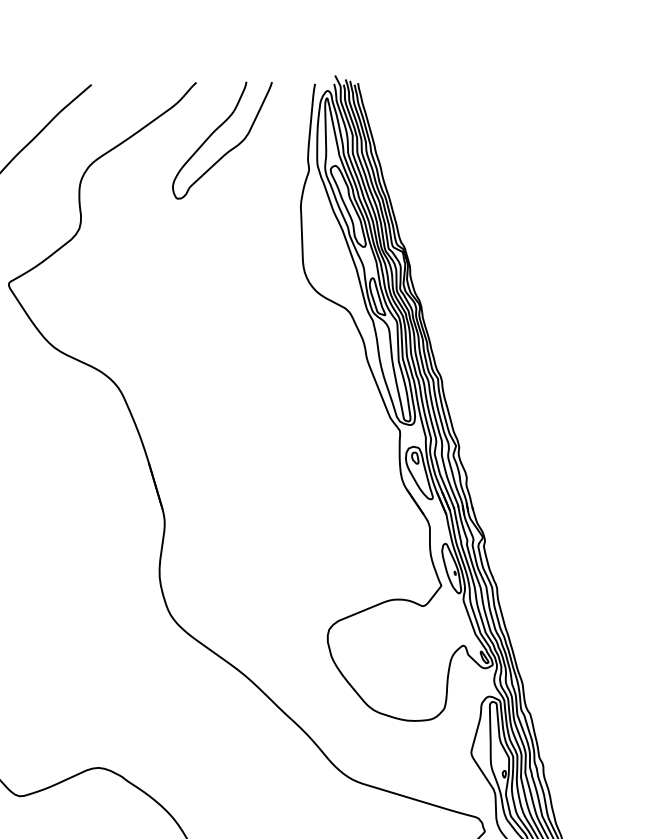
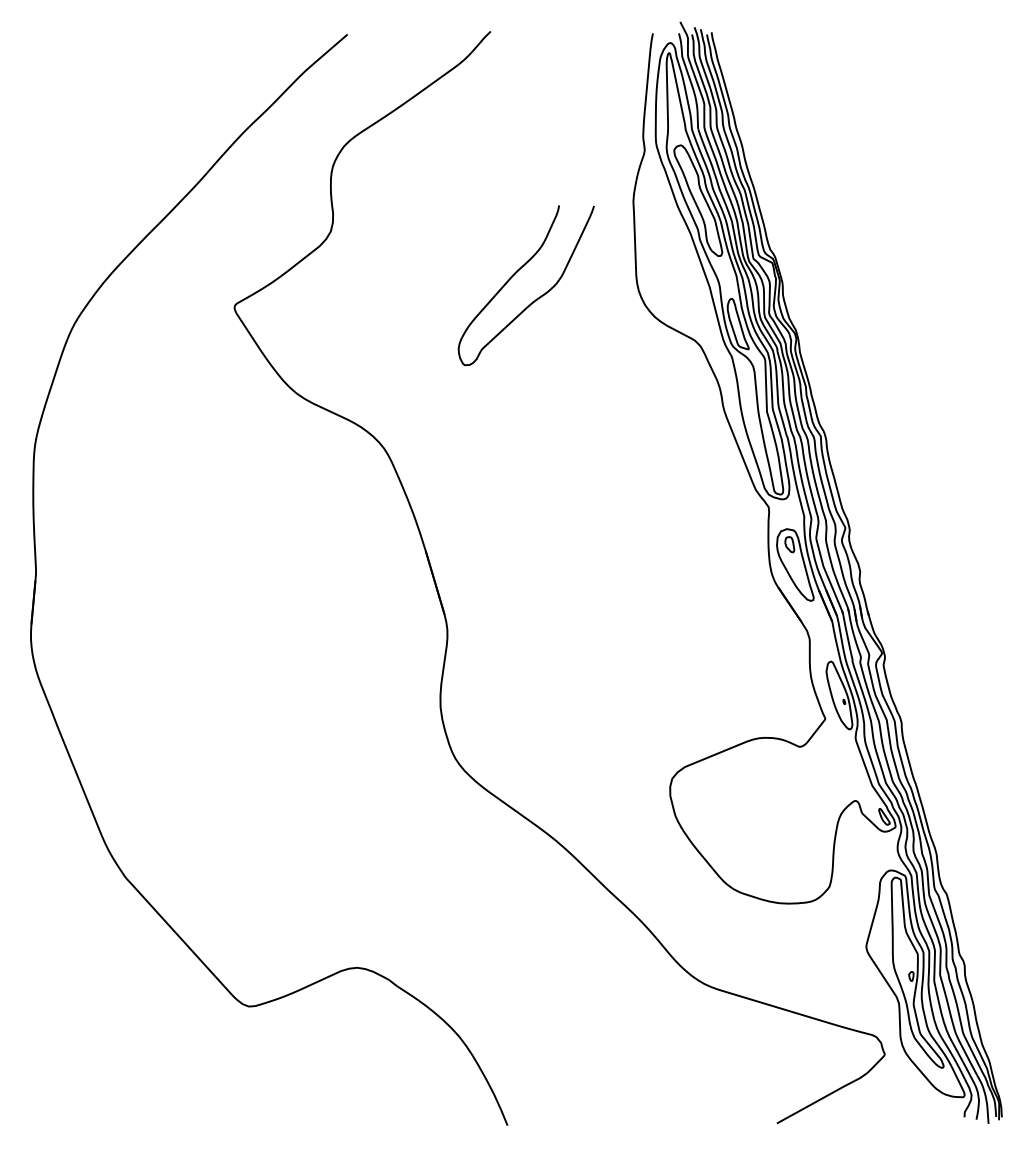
curve: (214, 132) -> (515, 274), moved

